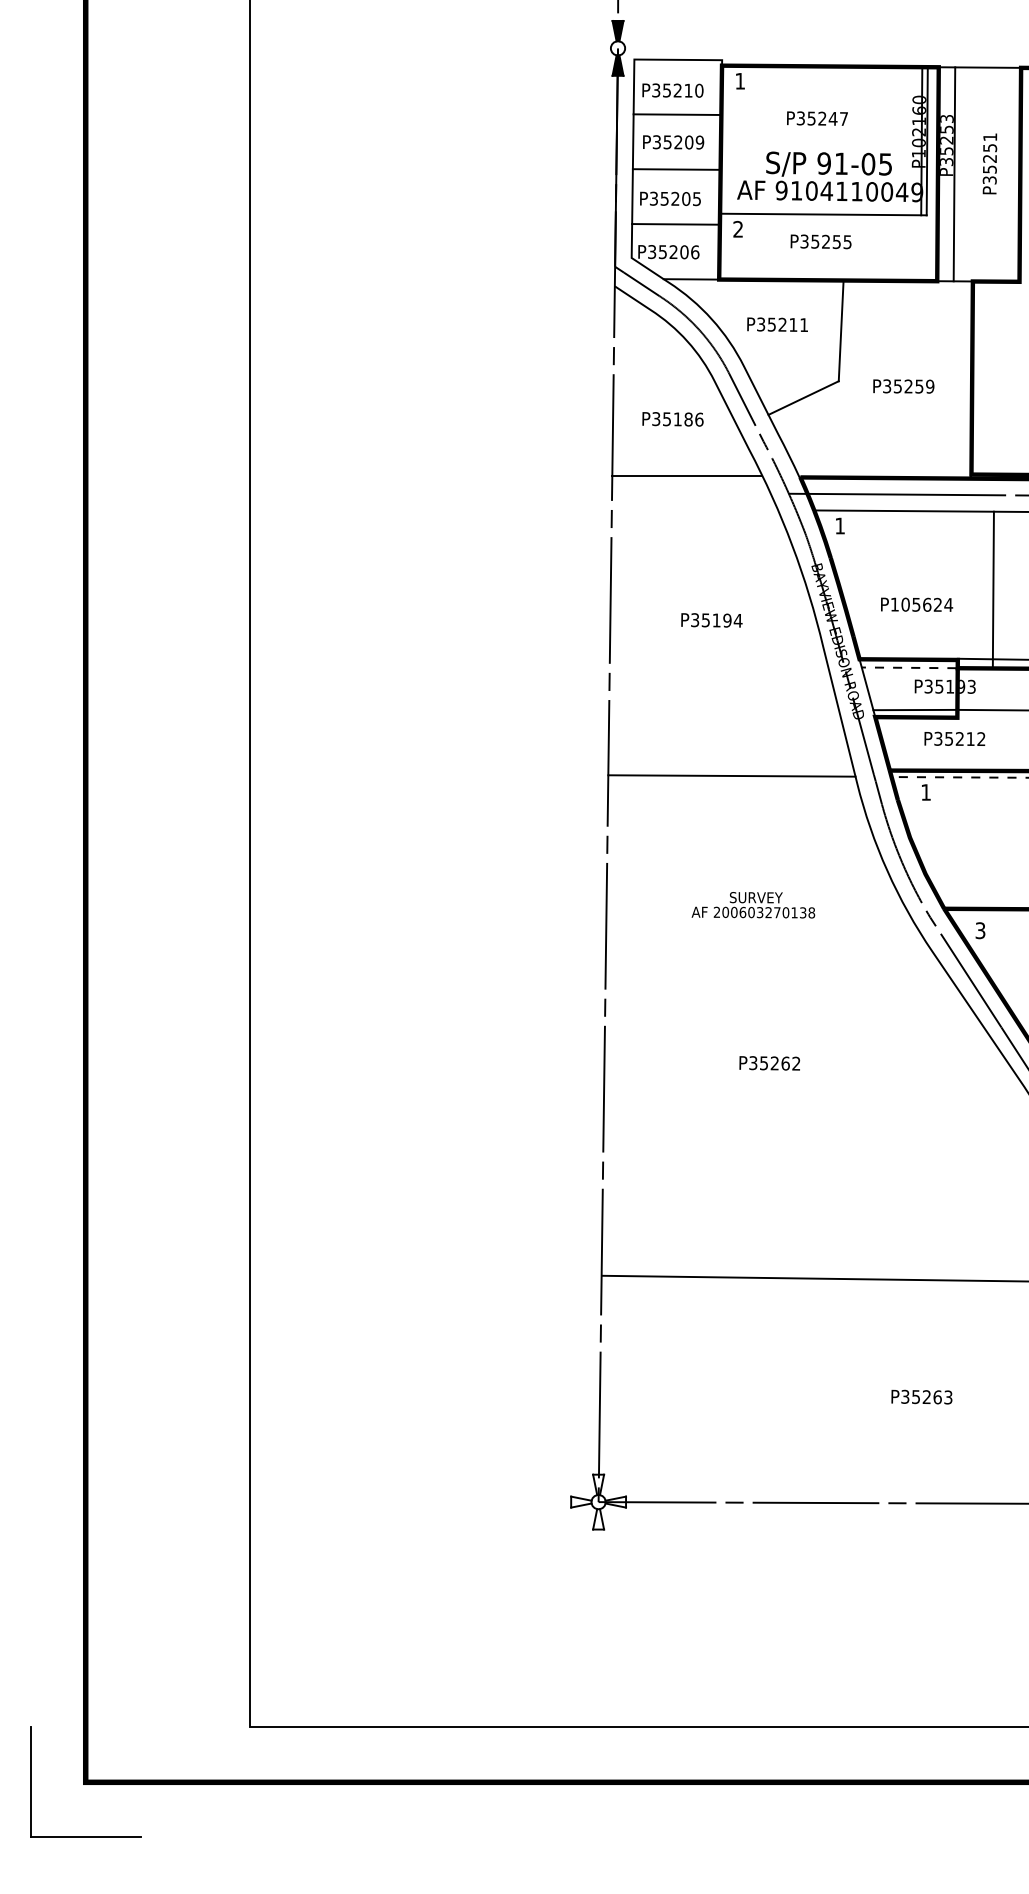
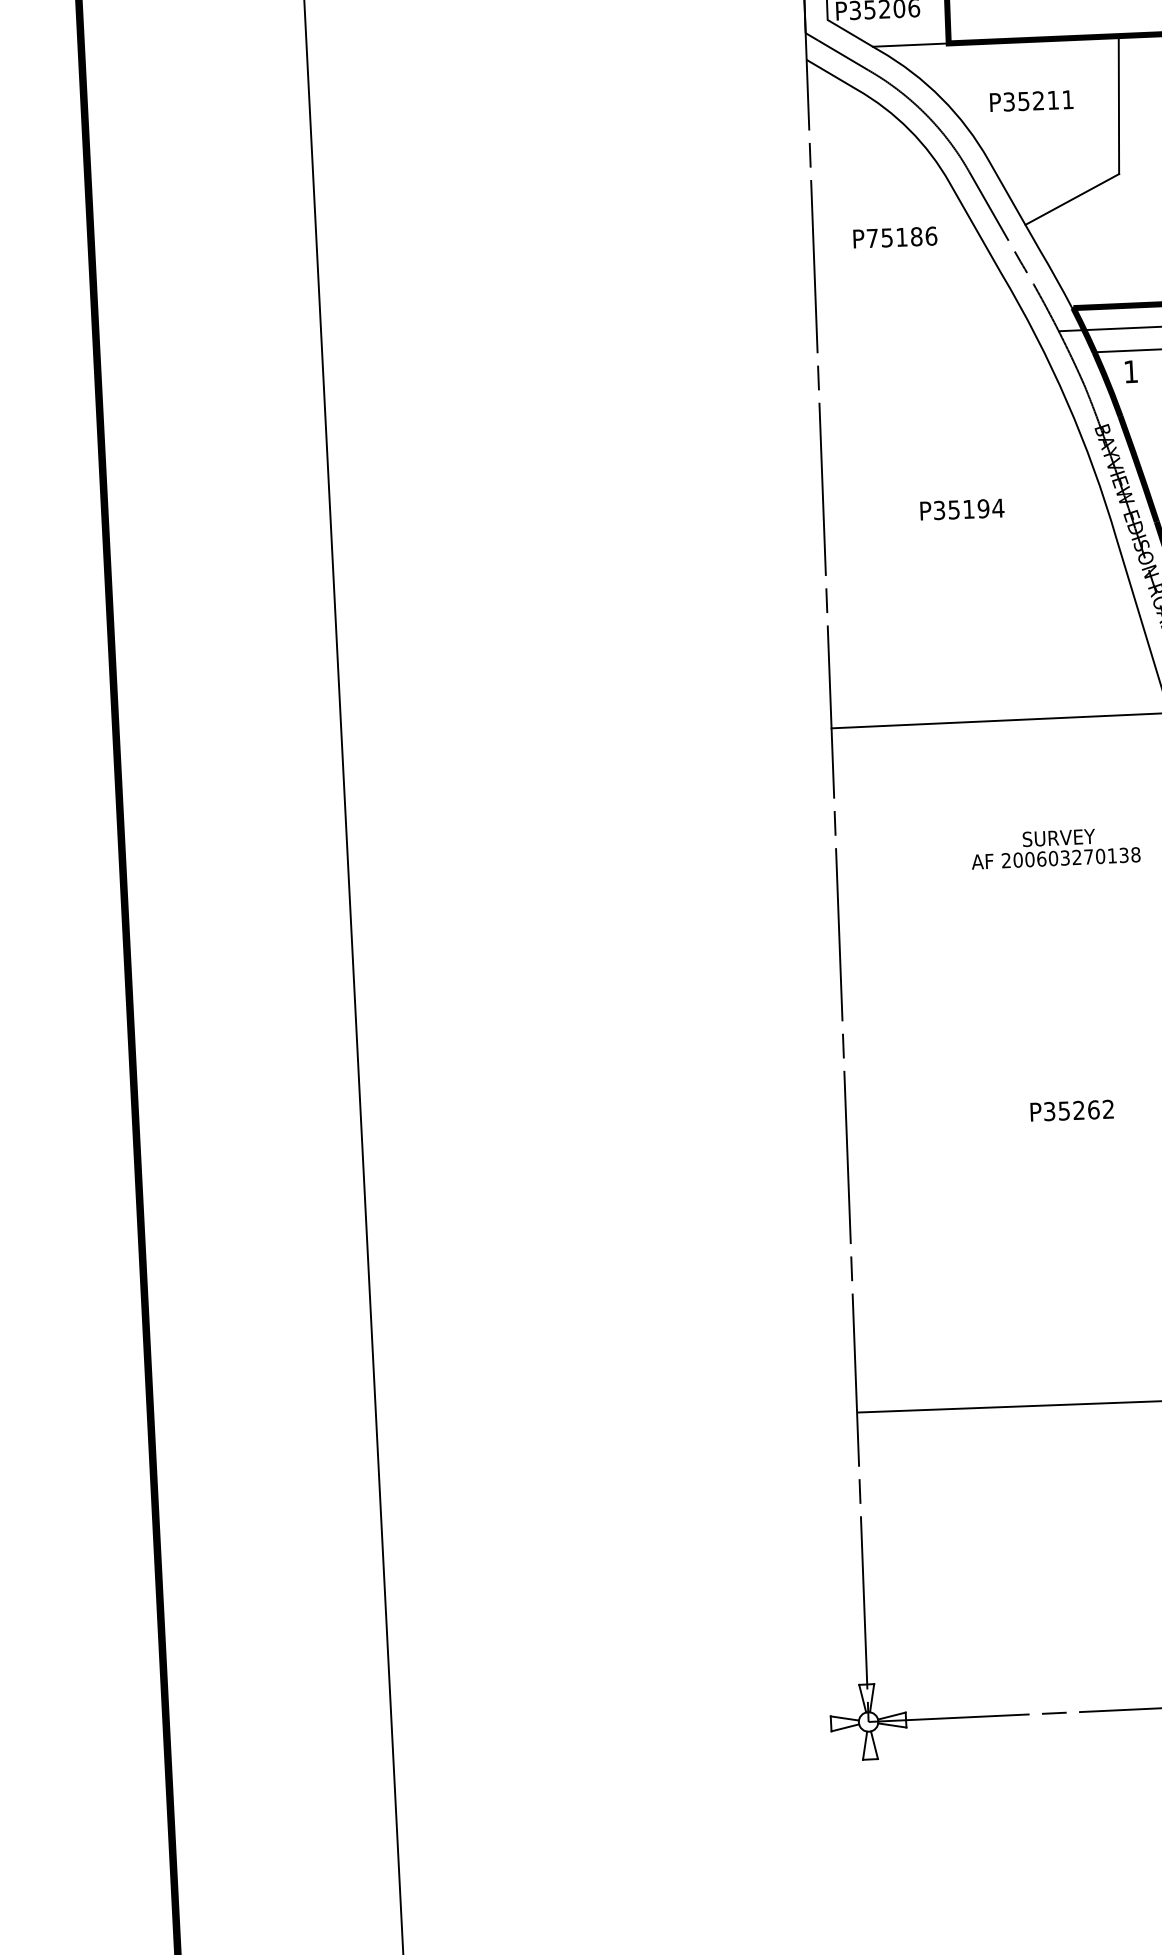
text: (656, 419) -> (872, 238), P35186 -> P75186
line: (687, 475) -> (918, 313), removed
text: (753, 905) -> (1055, 848), moved

